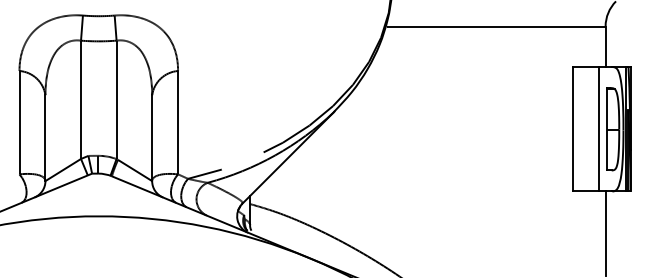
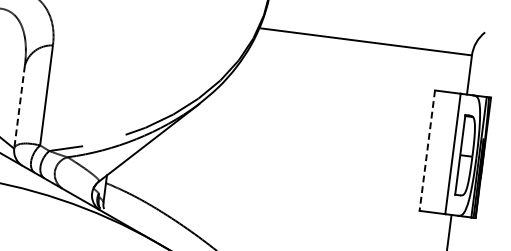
line: (572, 129) -> (427, 150), solid -> dashed
line: (152, 138) -> (19, 107), solid -> dashed

